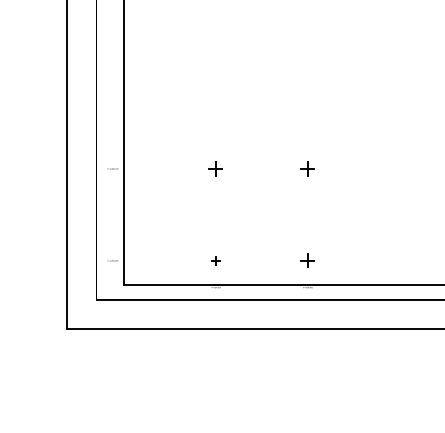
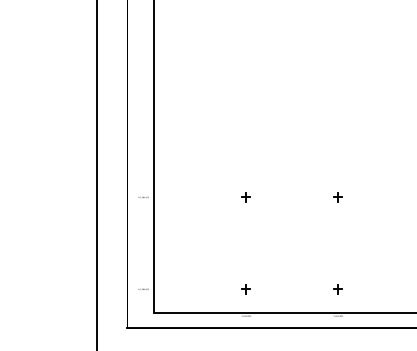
part: (215, 168) -> (245, 197), size x0.62
part: (307, 168) -> (337, 197), size x0.62
part: (307, 260) -> (337, 289), size x0.62

